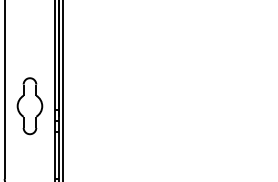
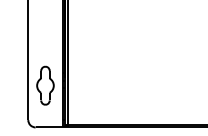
part: (30, 105) -> (45, 85), moved

